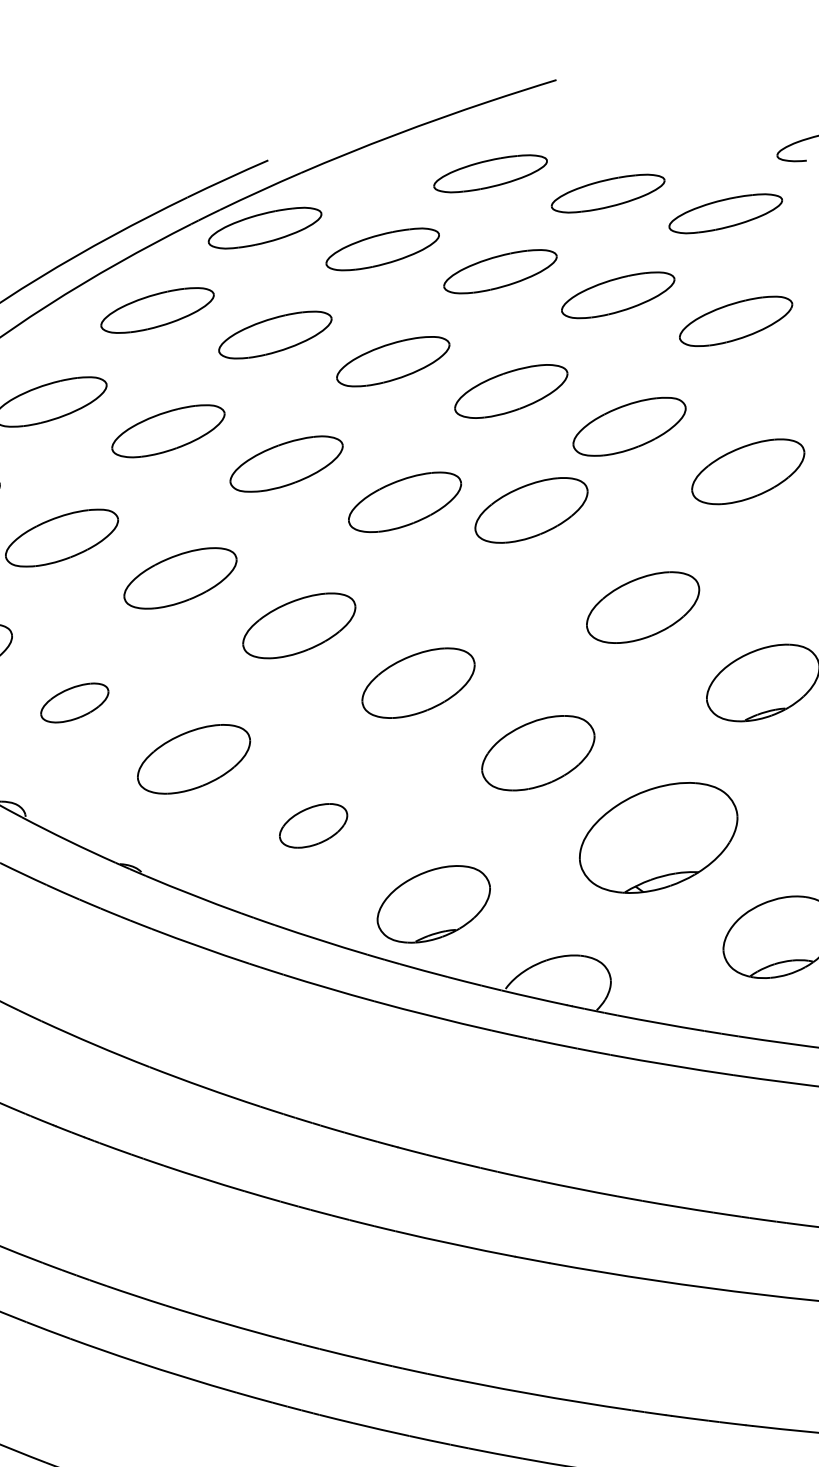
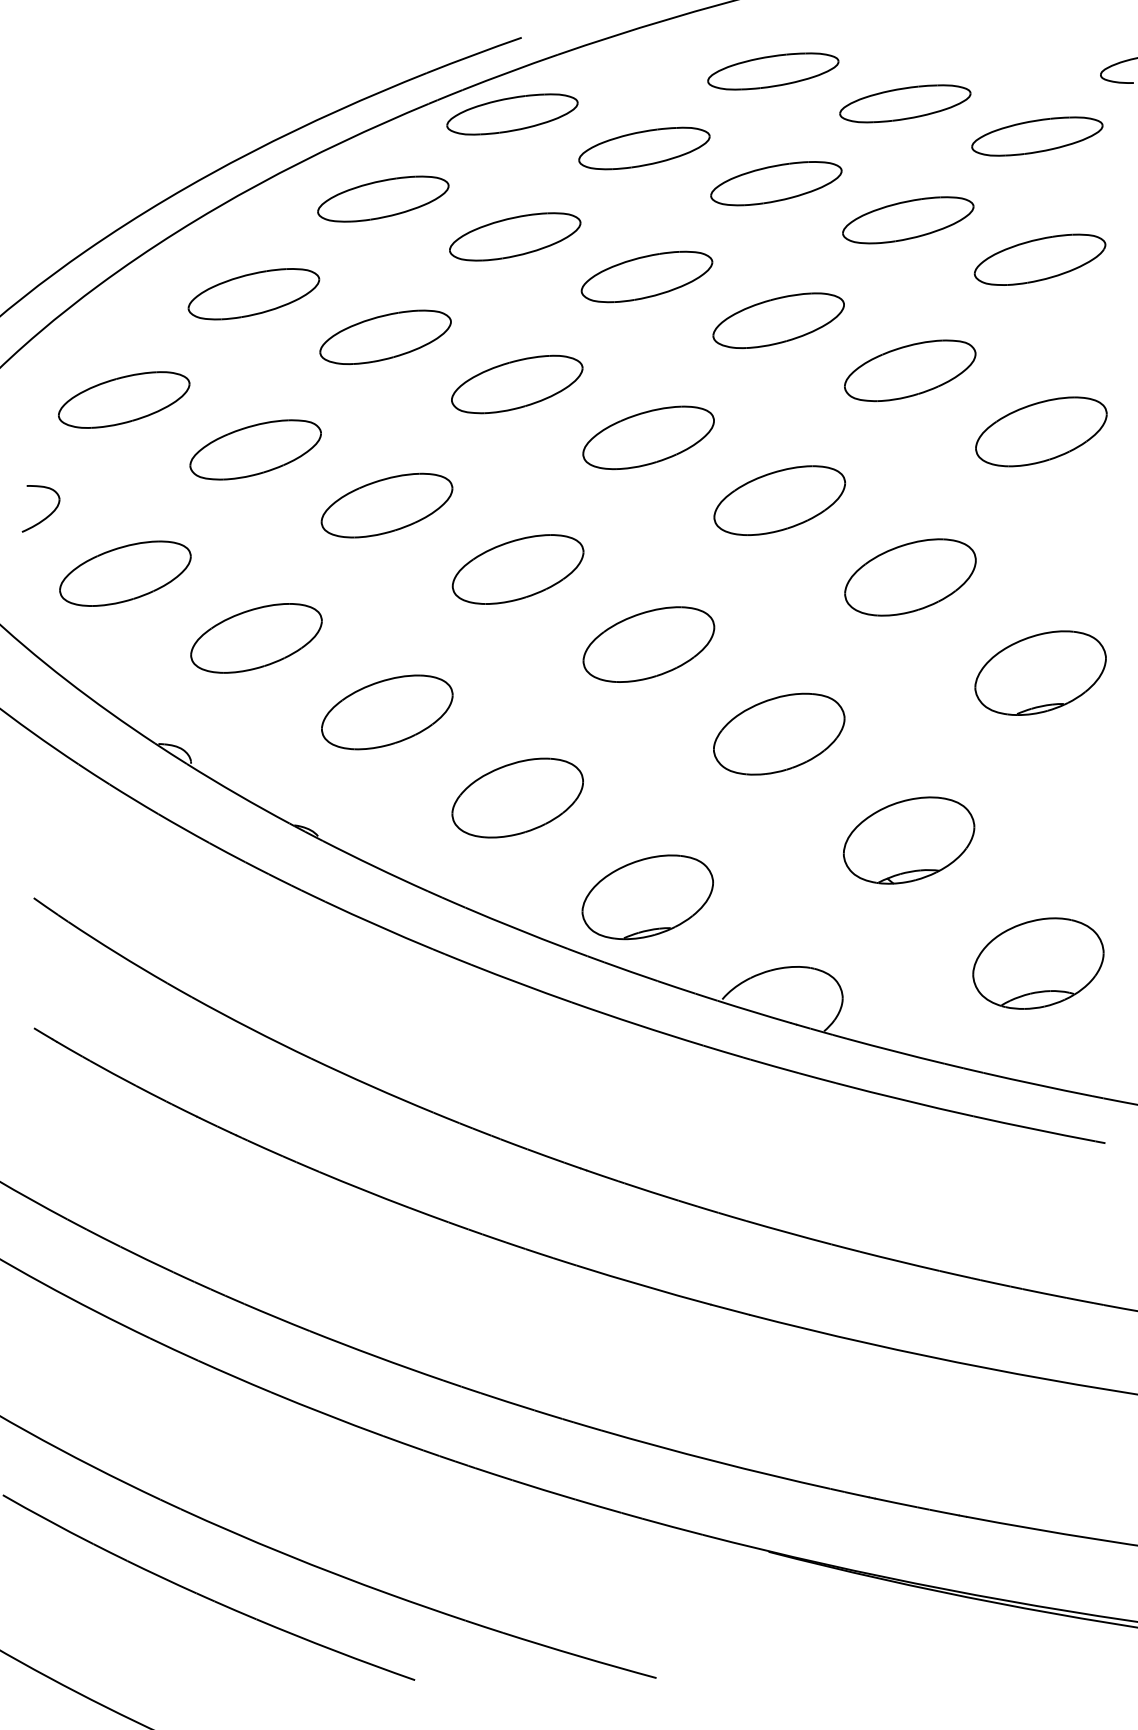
part: (531, 510) -> (779, 500), moved
part: (74, 703) -> (256, 638), size x1.67
part: (313, 825) -> (517, 797), size x1.67
part: (659, 837) -> (909, 840), size x0.71

